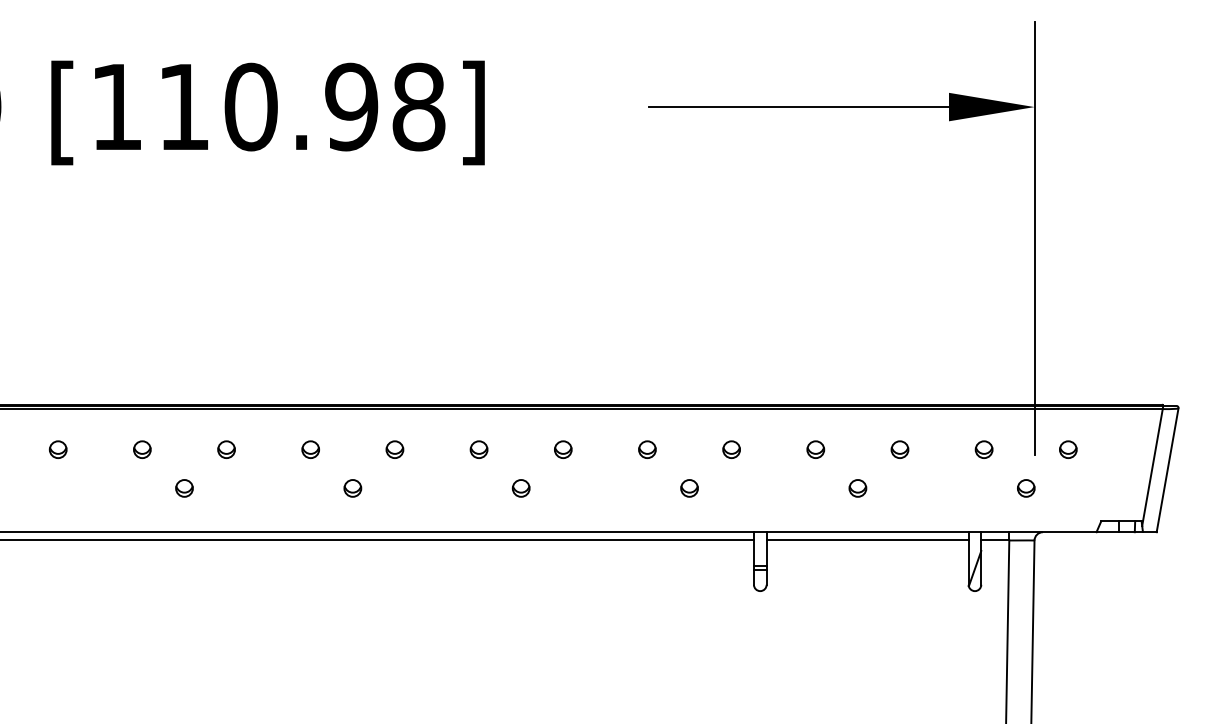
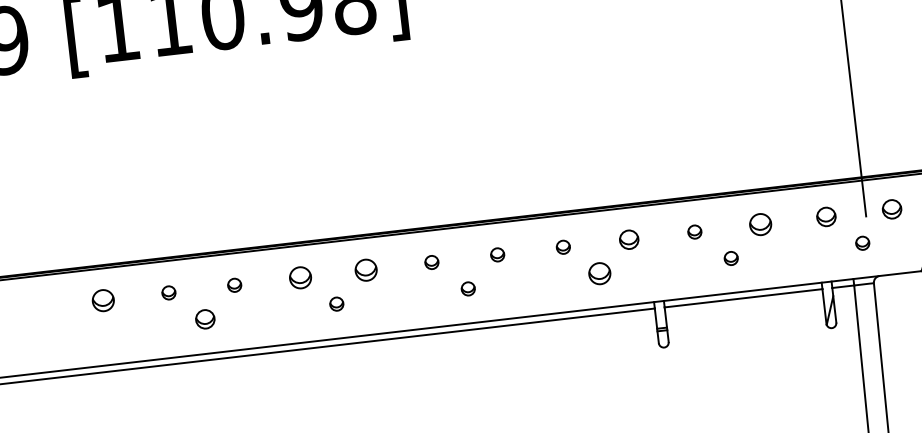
part: (57, 449) -> (102, 300), size x1.6
part: (310, 449) -> (300, 277), size x1.6
part: (394, 449) -> (365, 269), size x1.6
part: (731, 449) -> (629, 239), size x1.4
part: (899, 449) -> (760, 224), size x1.6
part: (983, 449) -> (825, 216), size x1.4
part: (1068, 449) -> (892, 209), size x1.4
part: (184, 488) -> (205, 319), size x1.4
part: (689, 488) -> (599, 273), size x1.6

